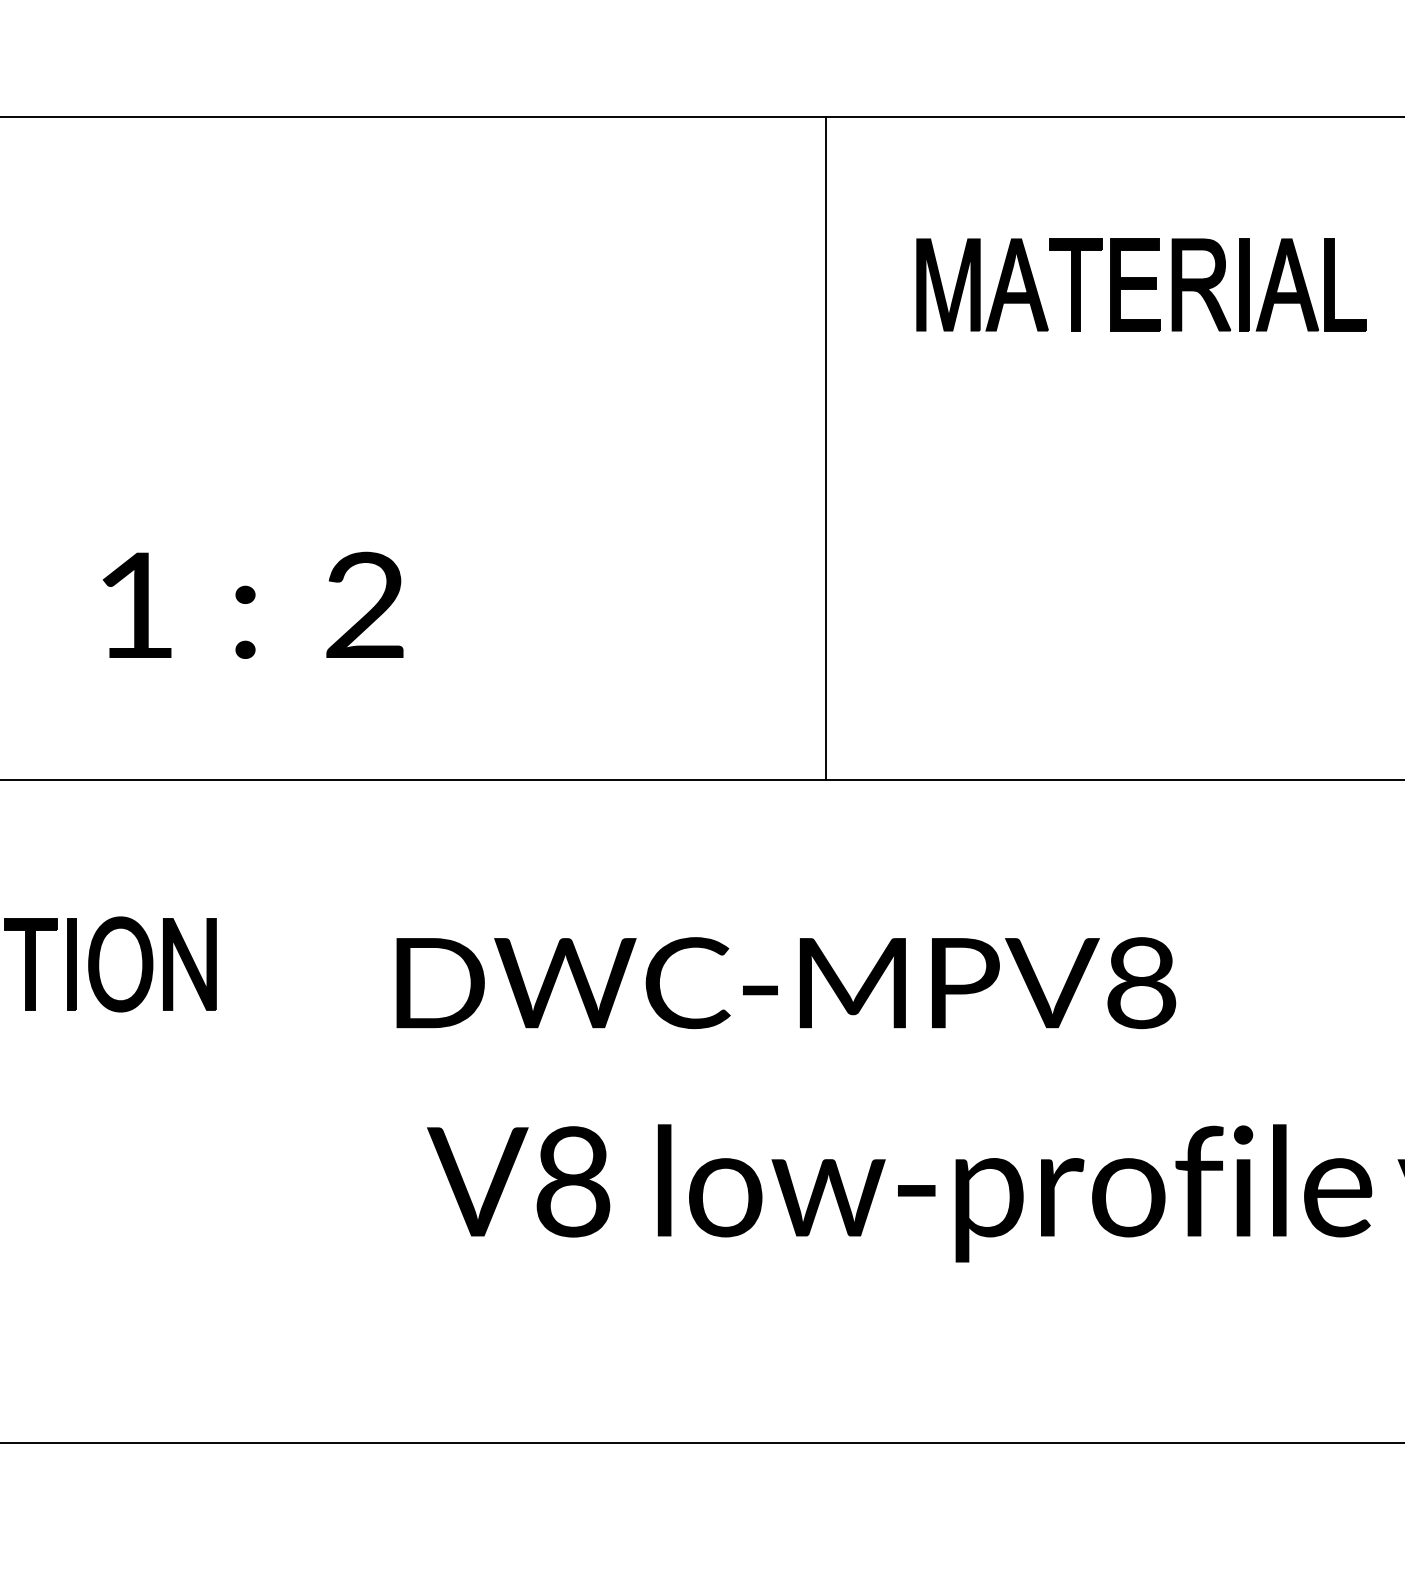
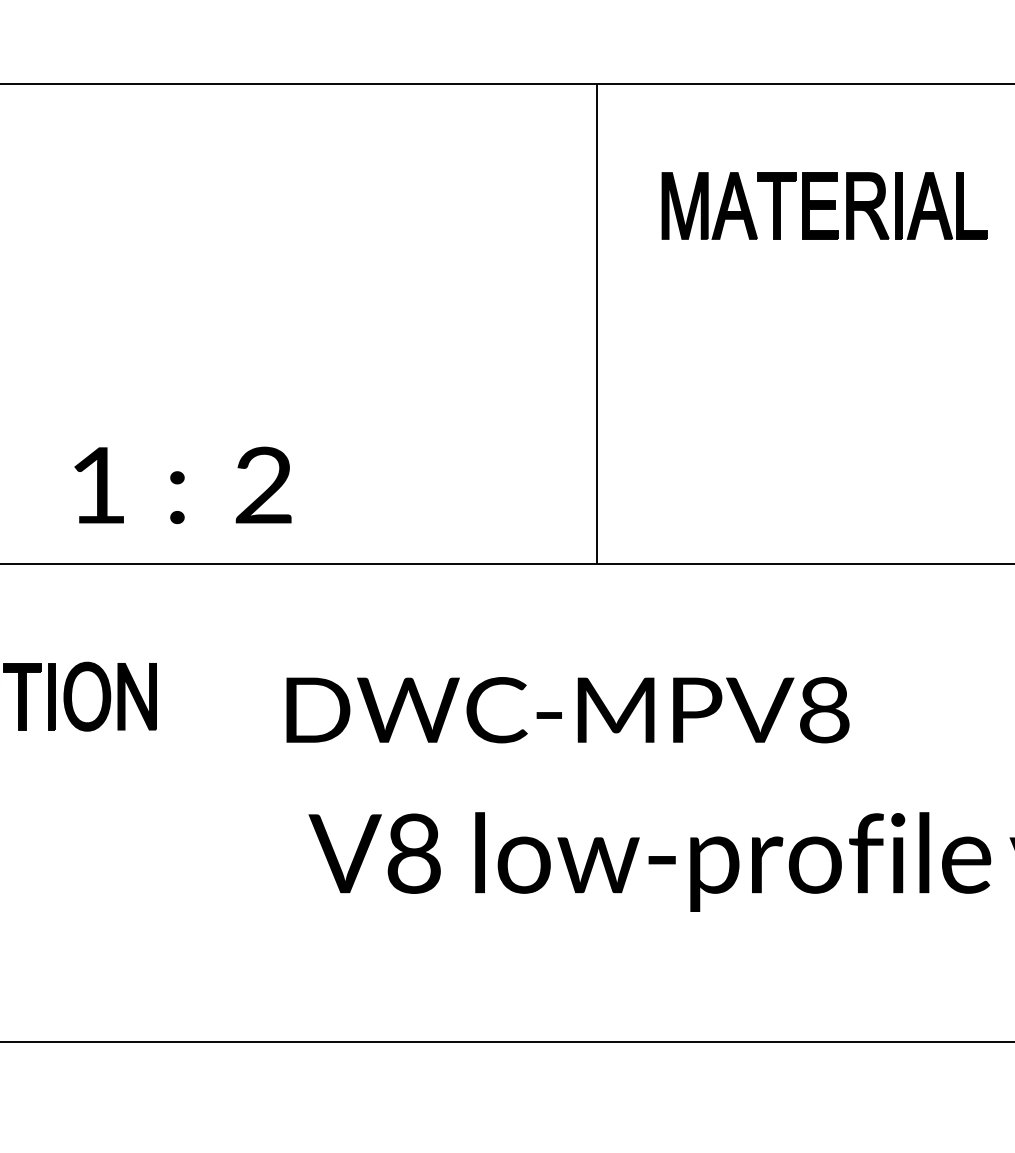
text: (252, 605) -> (182, 485), moved

